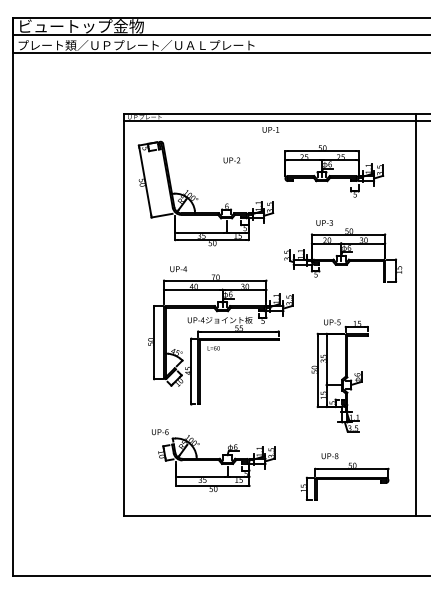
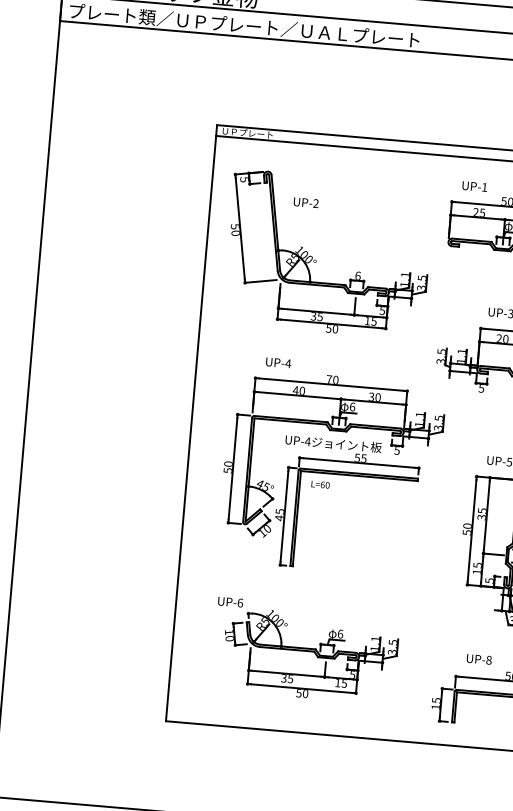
text: (270, 129) -> (474, 185), moved
text: (231, 160) -> (305, 202), moved

